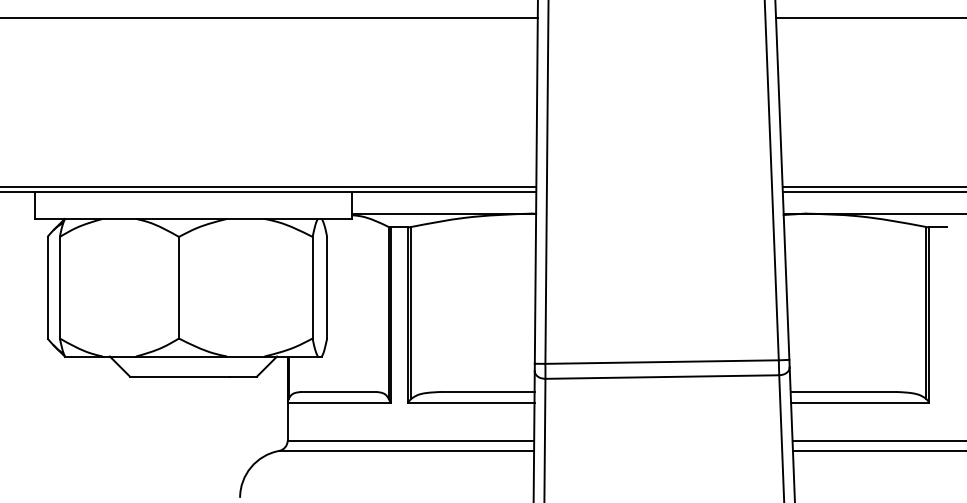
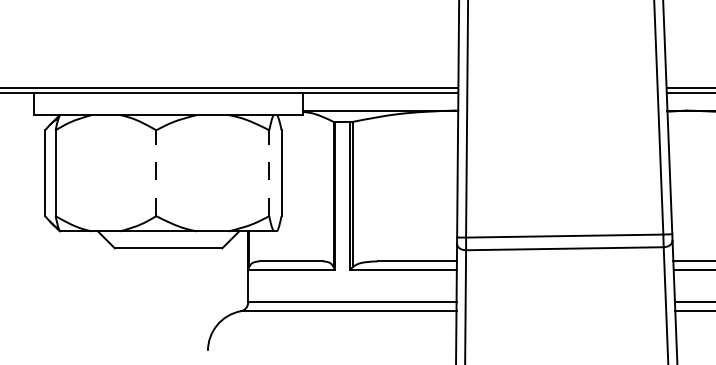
line: (179, 287) -> (156, 173), solid -> dashed
line: (312, 287) -> (269, 173), solid -> dashed

